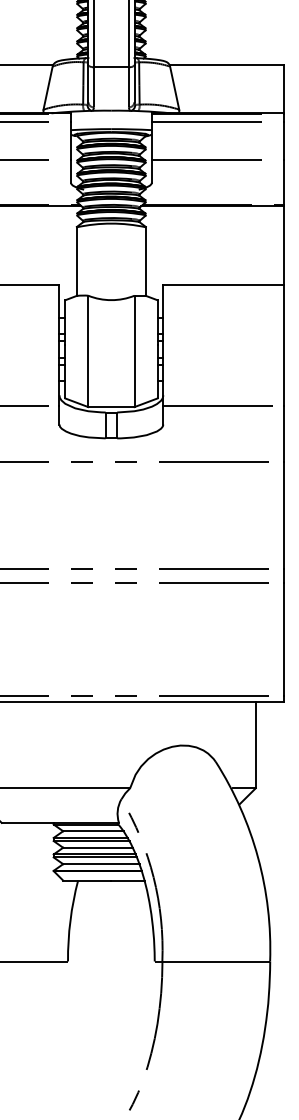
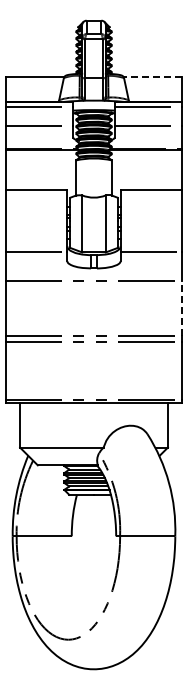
line: (225, 65) -> (152, 77), solid -> dashed
line: (284, 514) -> (182, 307), solid -> dashed

